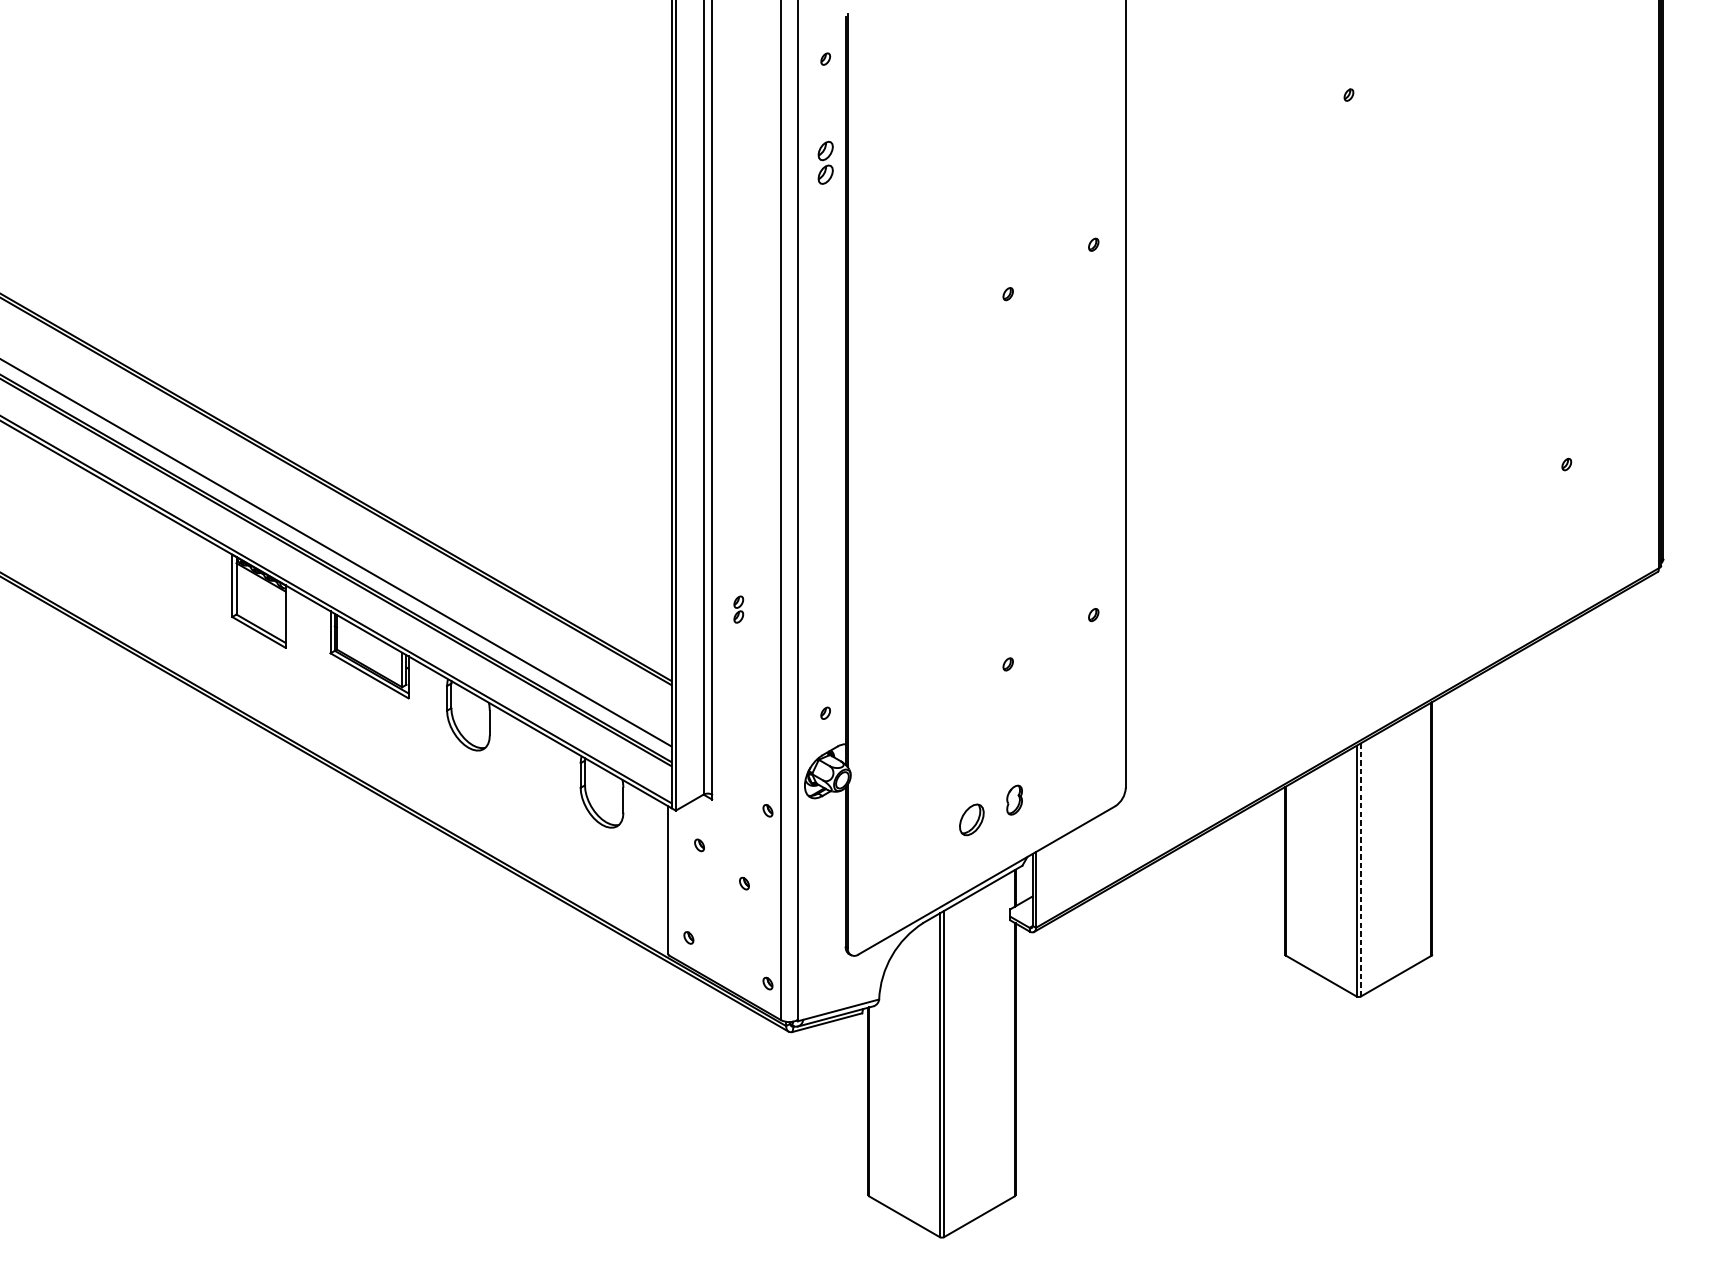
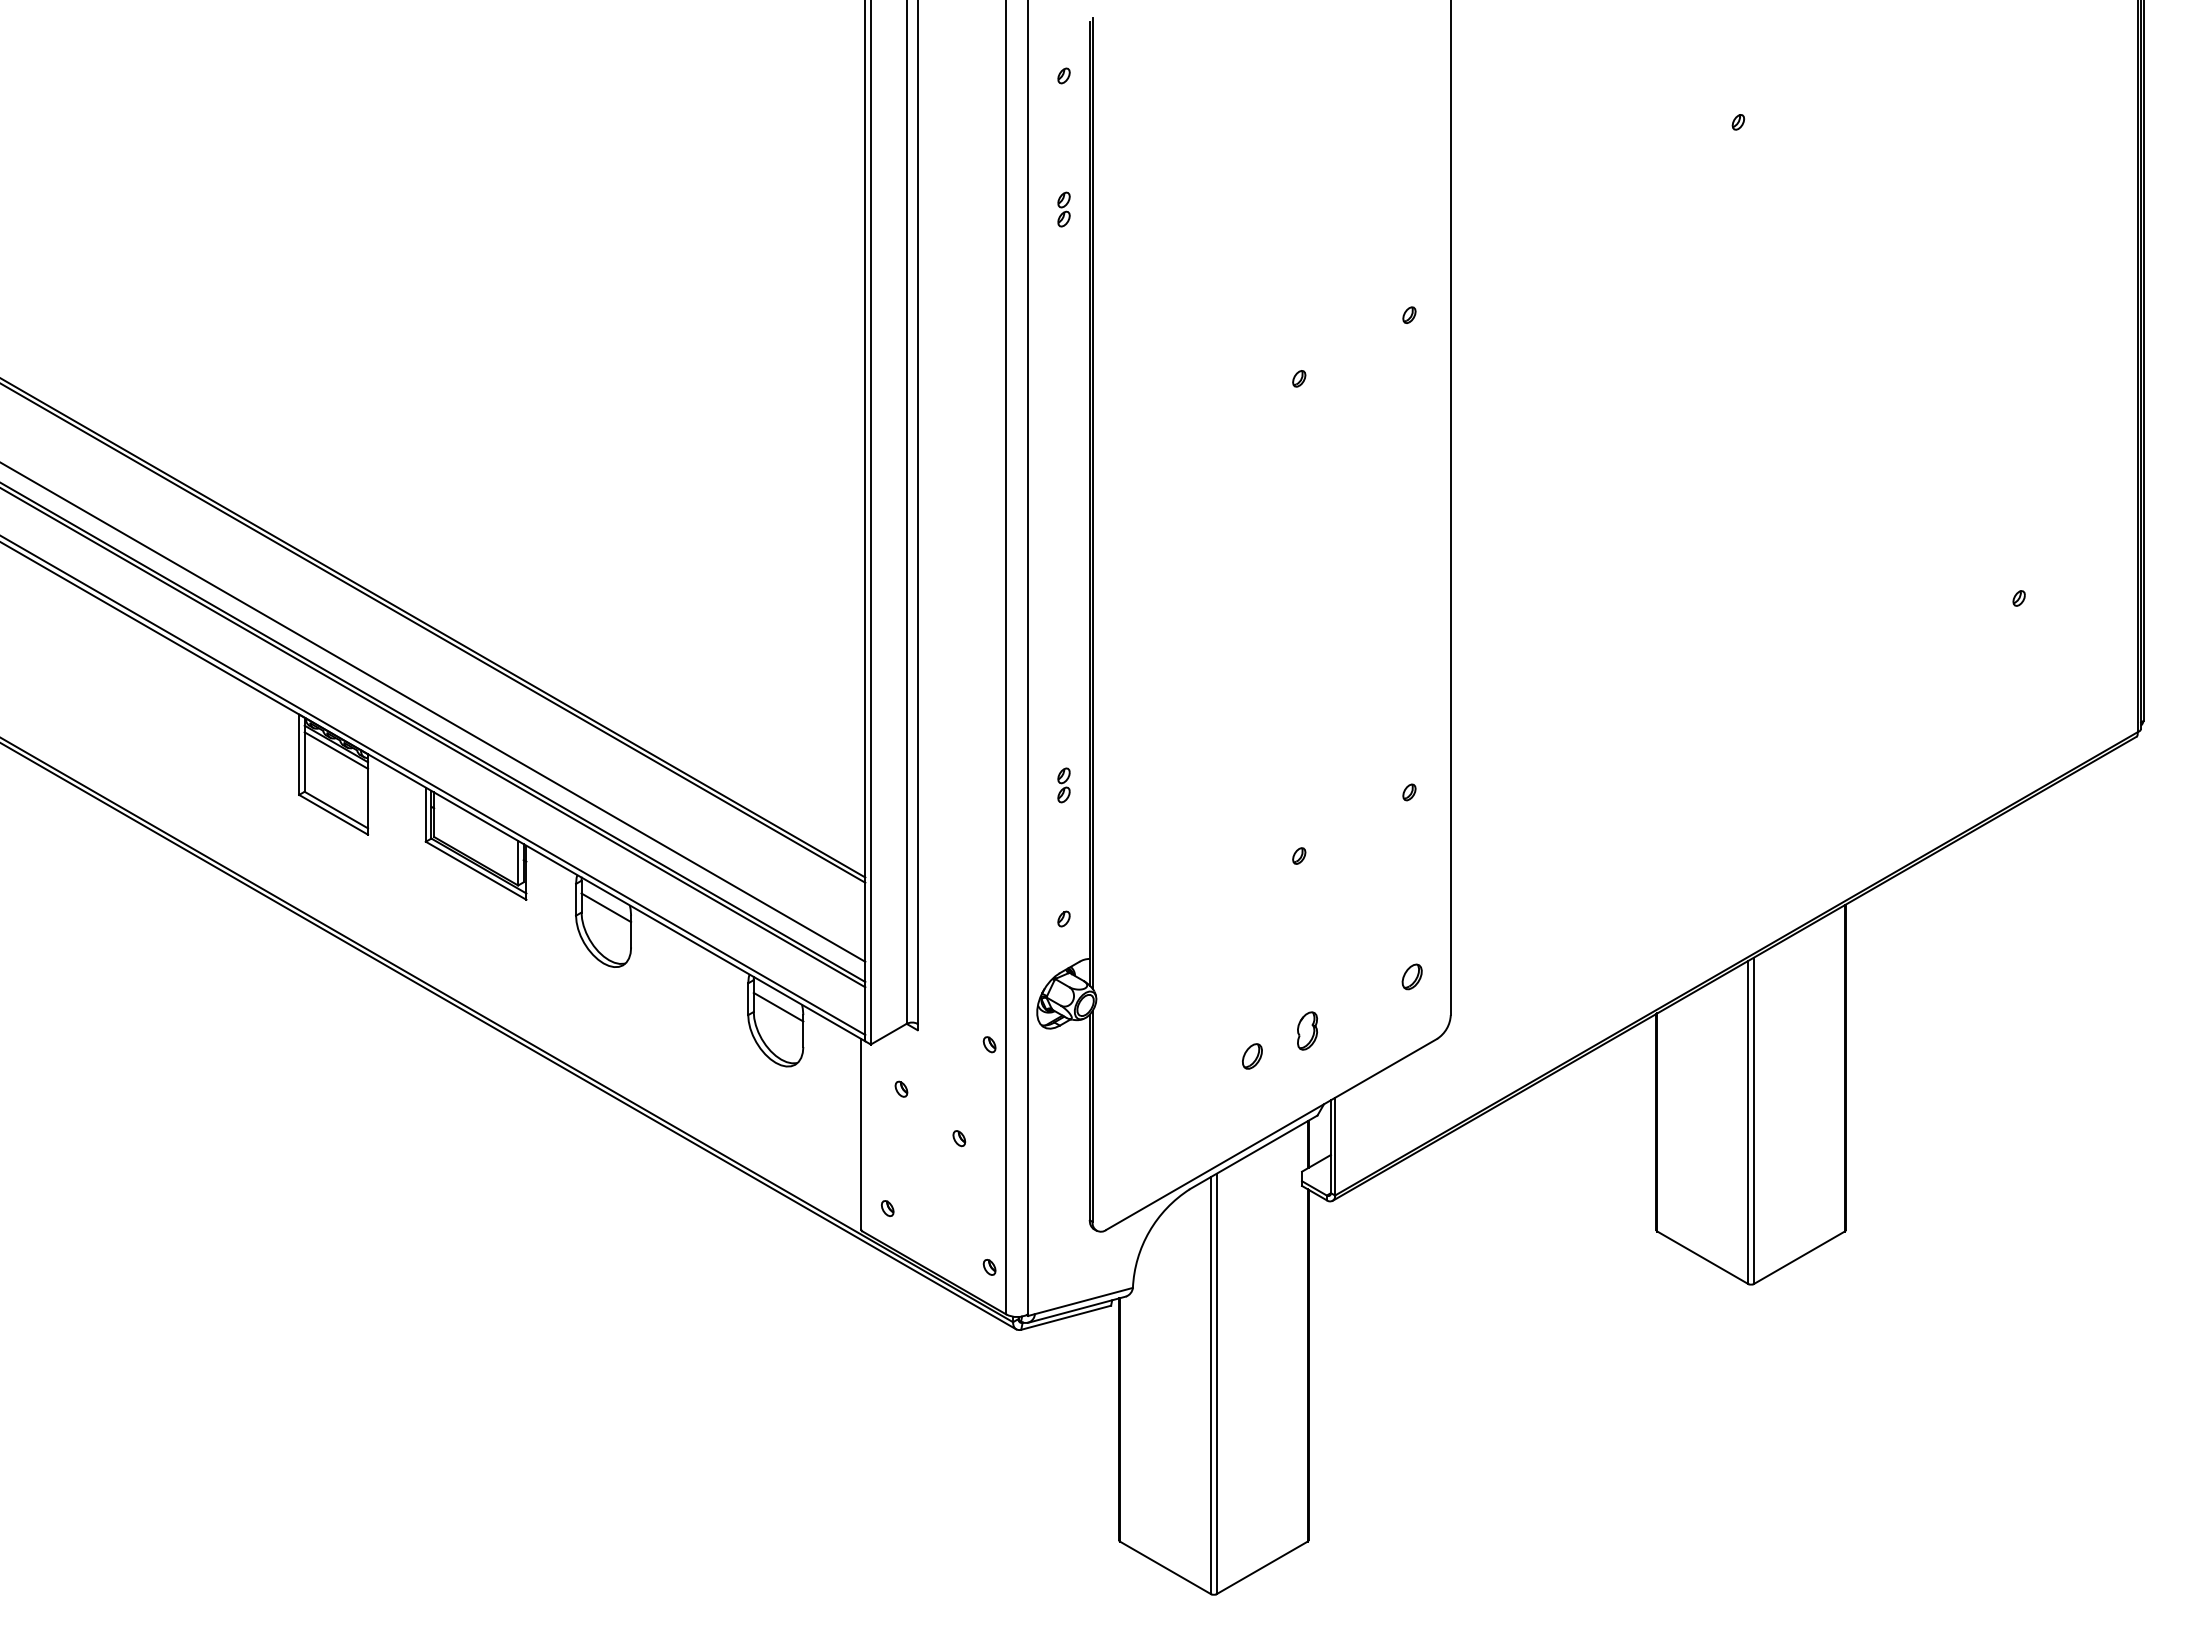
part: (825, 162) -> (1063, 209), size x0.62
line: (261, 582) -> (336, 750), added
part: (738, 609) -> (1063, 785), moved
line: (470, 704) -> (606, 907), added
part: (1095, 757) -> (1411, 976), added
line: (604, 781) -> (778, 1006), added
part: (971, 819) -> (1252, 1056), size x0.62
line: (1360, 870) -> (1753, 1121), dashed -> solid

